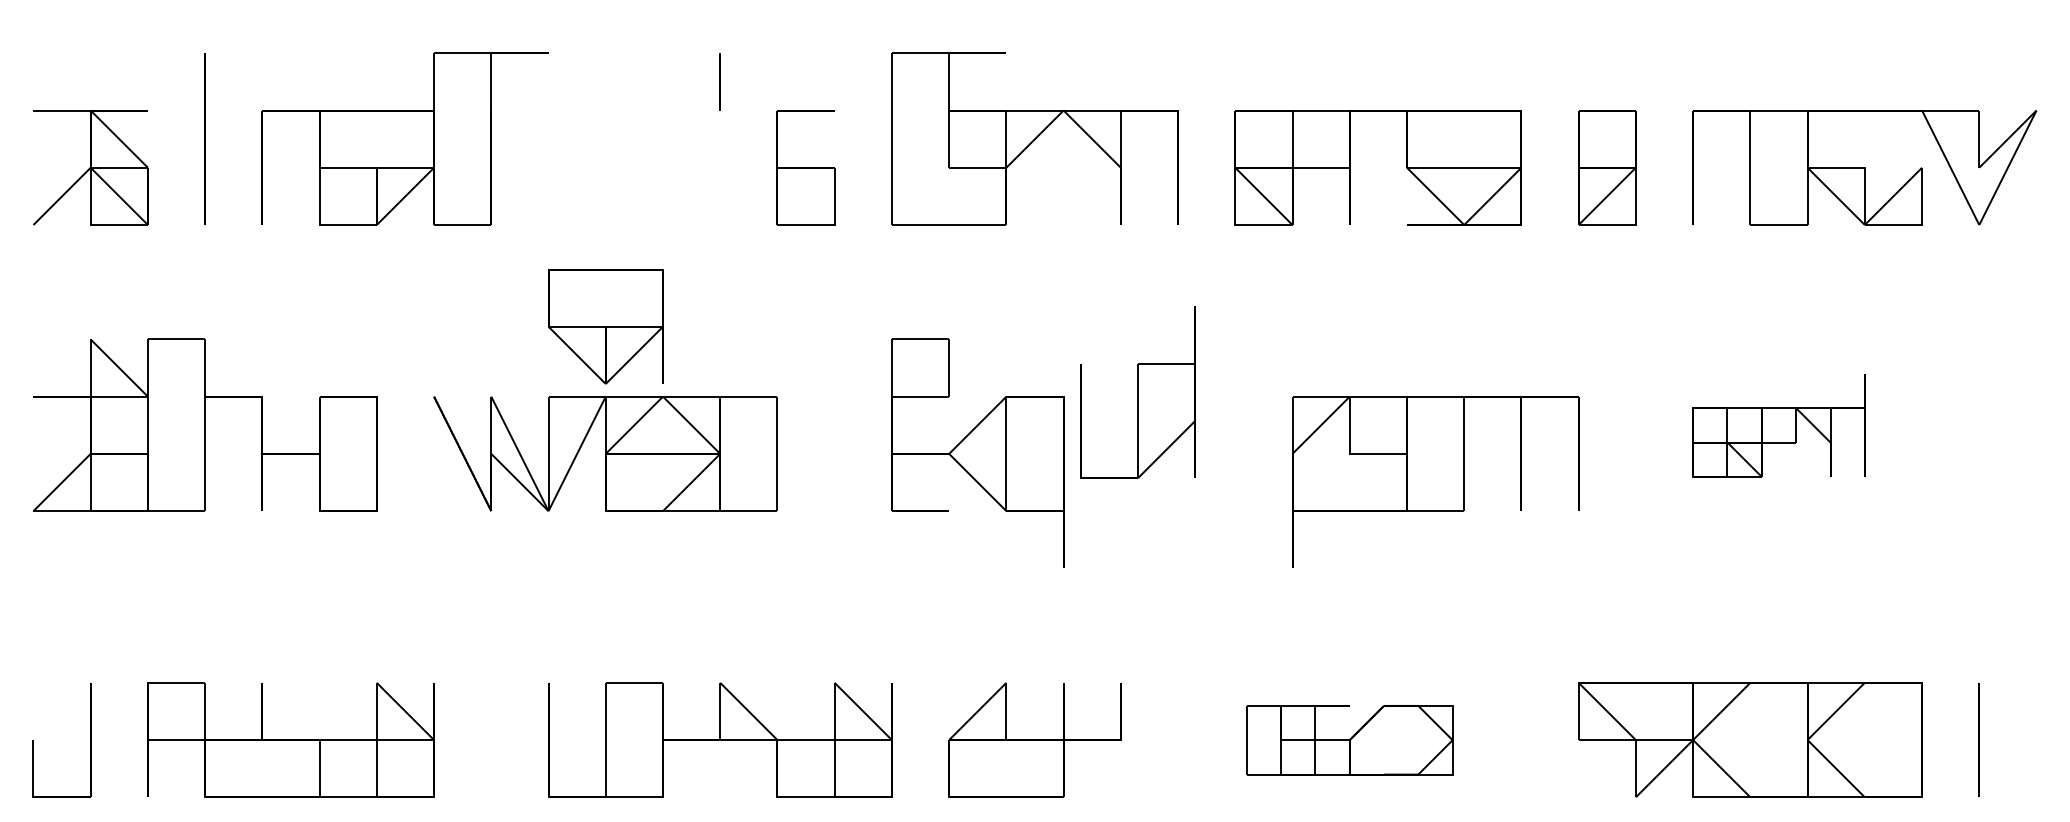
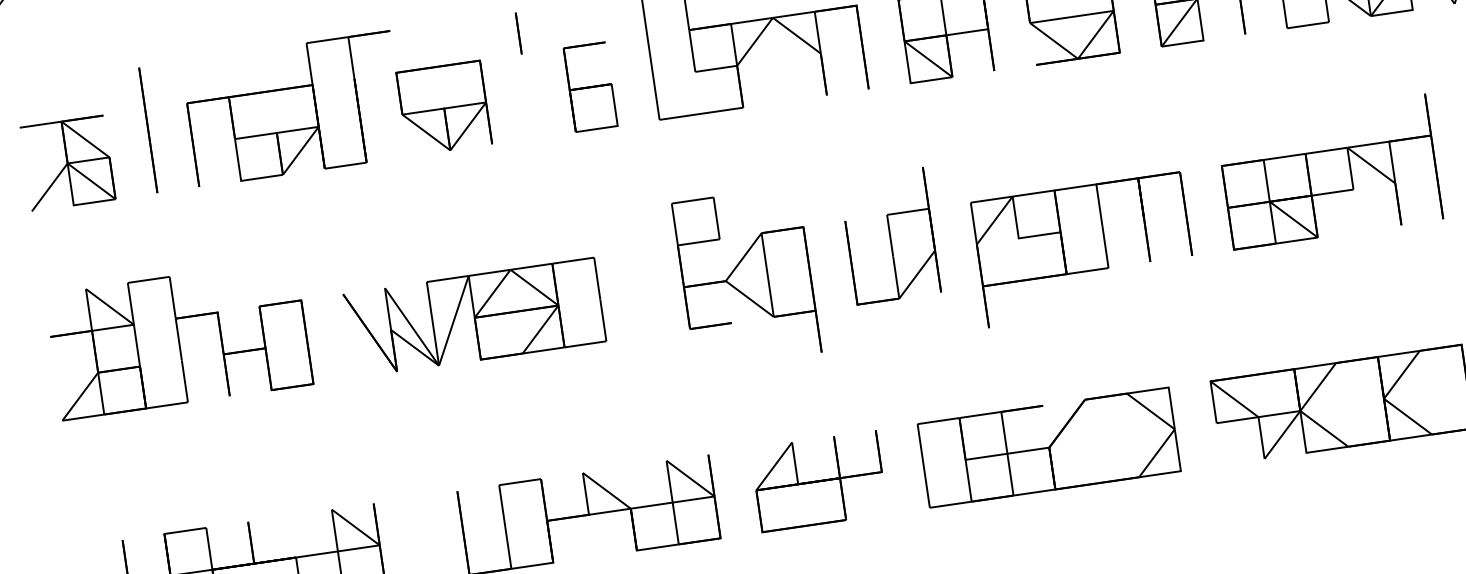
part: (605, 326) -> (444, 108), moved
part: (1137, 392) -> (889, 236), moved
part: (1778, 425) -> (1329, 171), size x1.67
part: (1349, 740) -> (1049, 447), size x1.67

